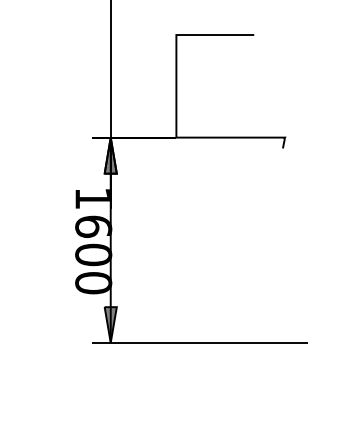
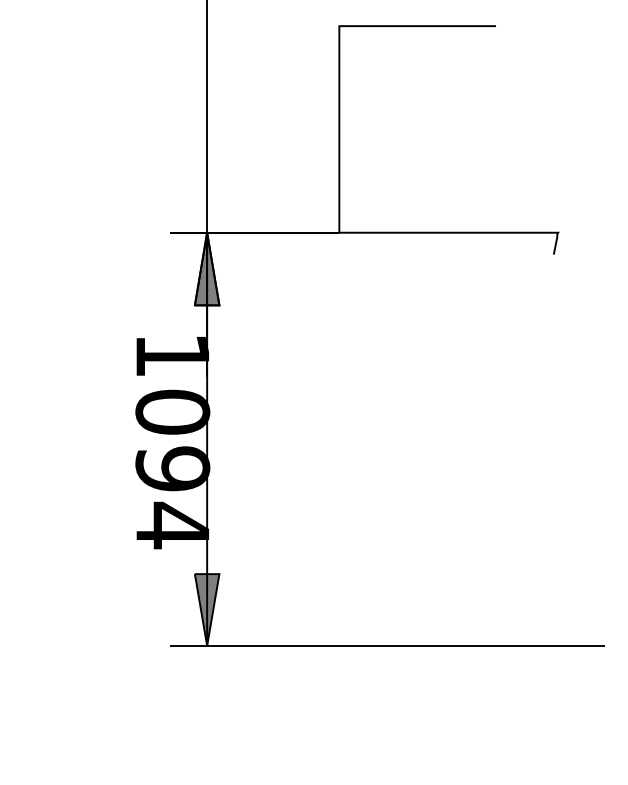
text: (93, 254) -> (172, 468), 1600 -> 1094

